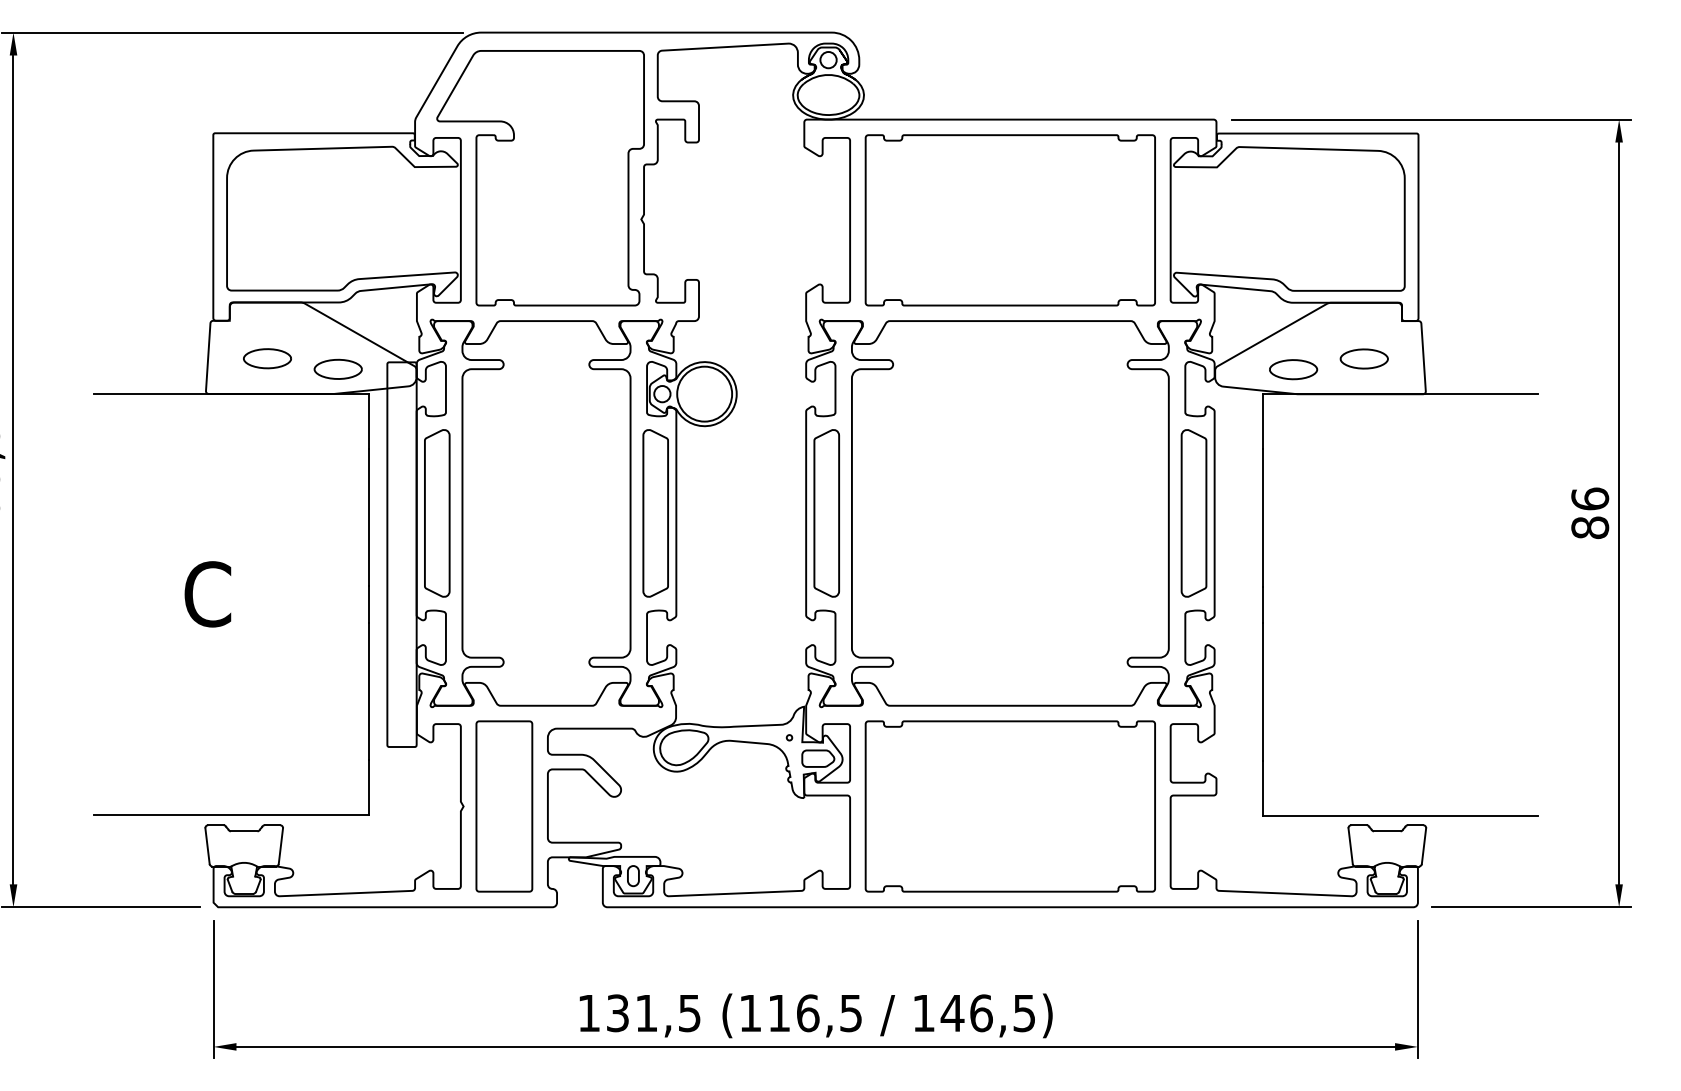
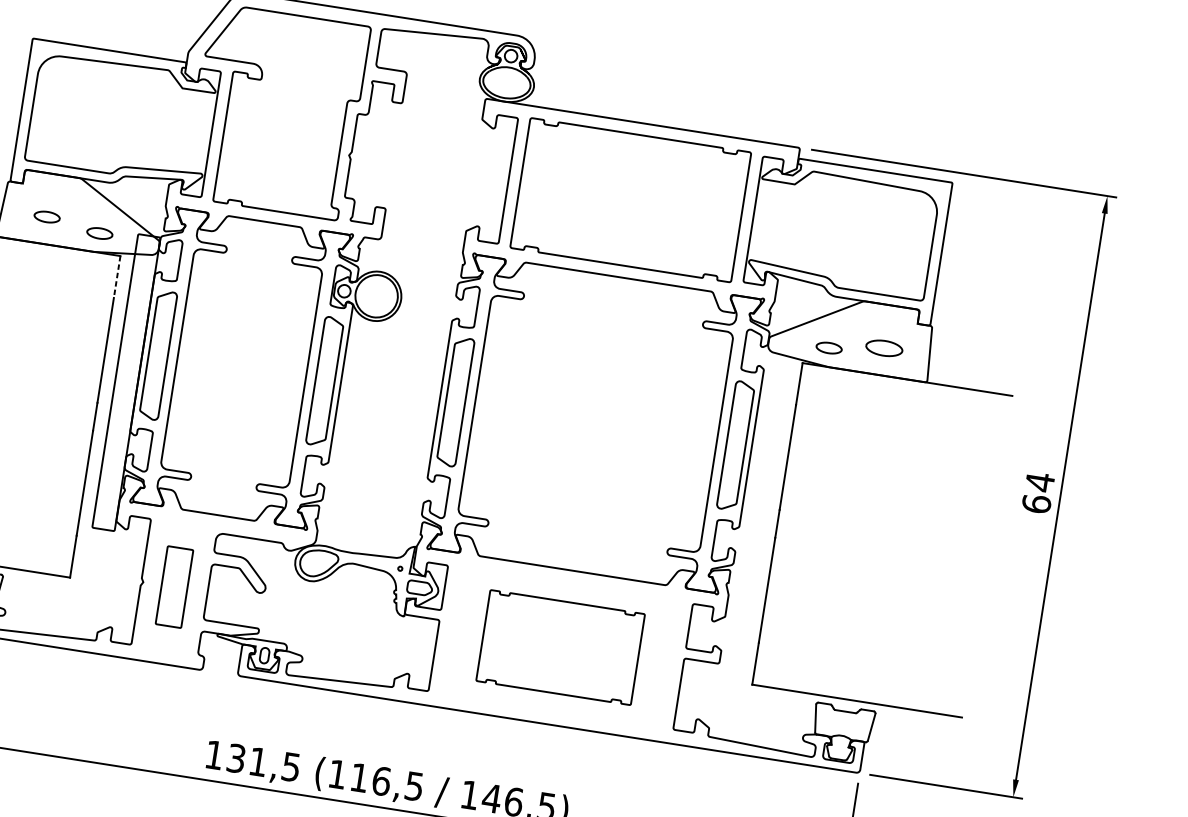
part: (267, 358) -> (47, 216), size x0.7
part: (337, 368) -> (99, 232), size x0.7
part: (1293, 369) -> (829, 347), size x0.7
line: (369, 421) -> (117, 277), solid -> dashed
text: (1590, 513) -> (1038, 493), 86 -> 64
part: (504, 806) -> (174, 587), size x0.6
part: (1009, 806) -> (560, 647), size x0.7

